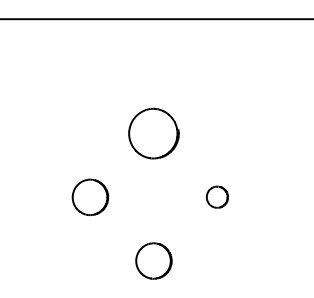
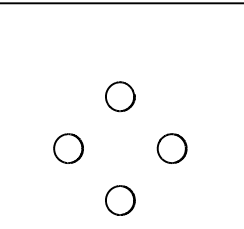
part: (153, 133) -> (120, 96), size x0.71
part: (217, 196) -> (172, 147), size x1.67

